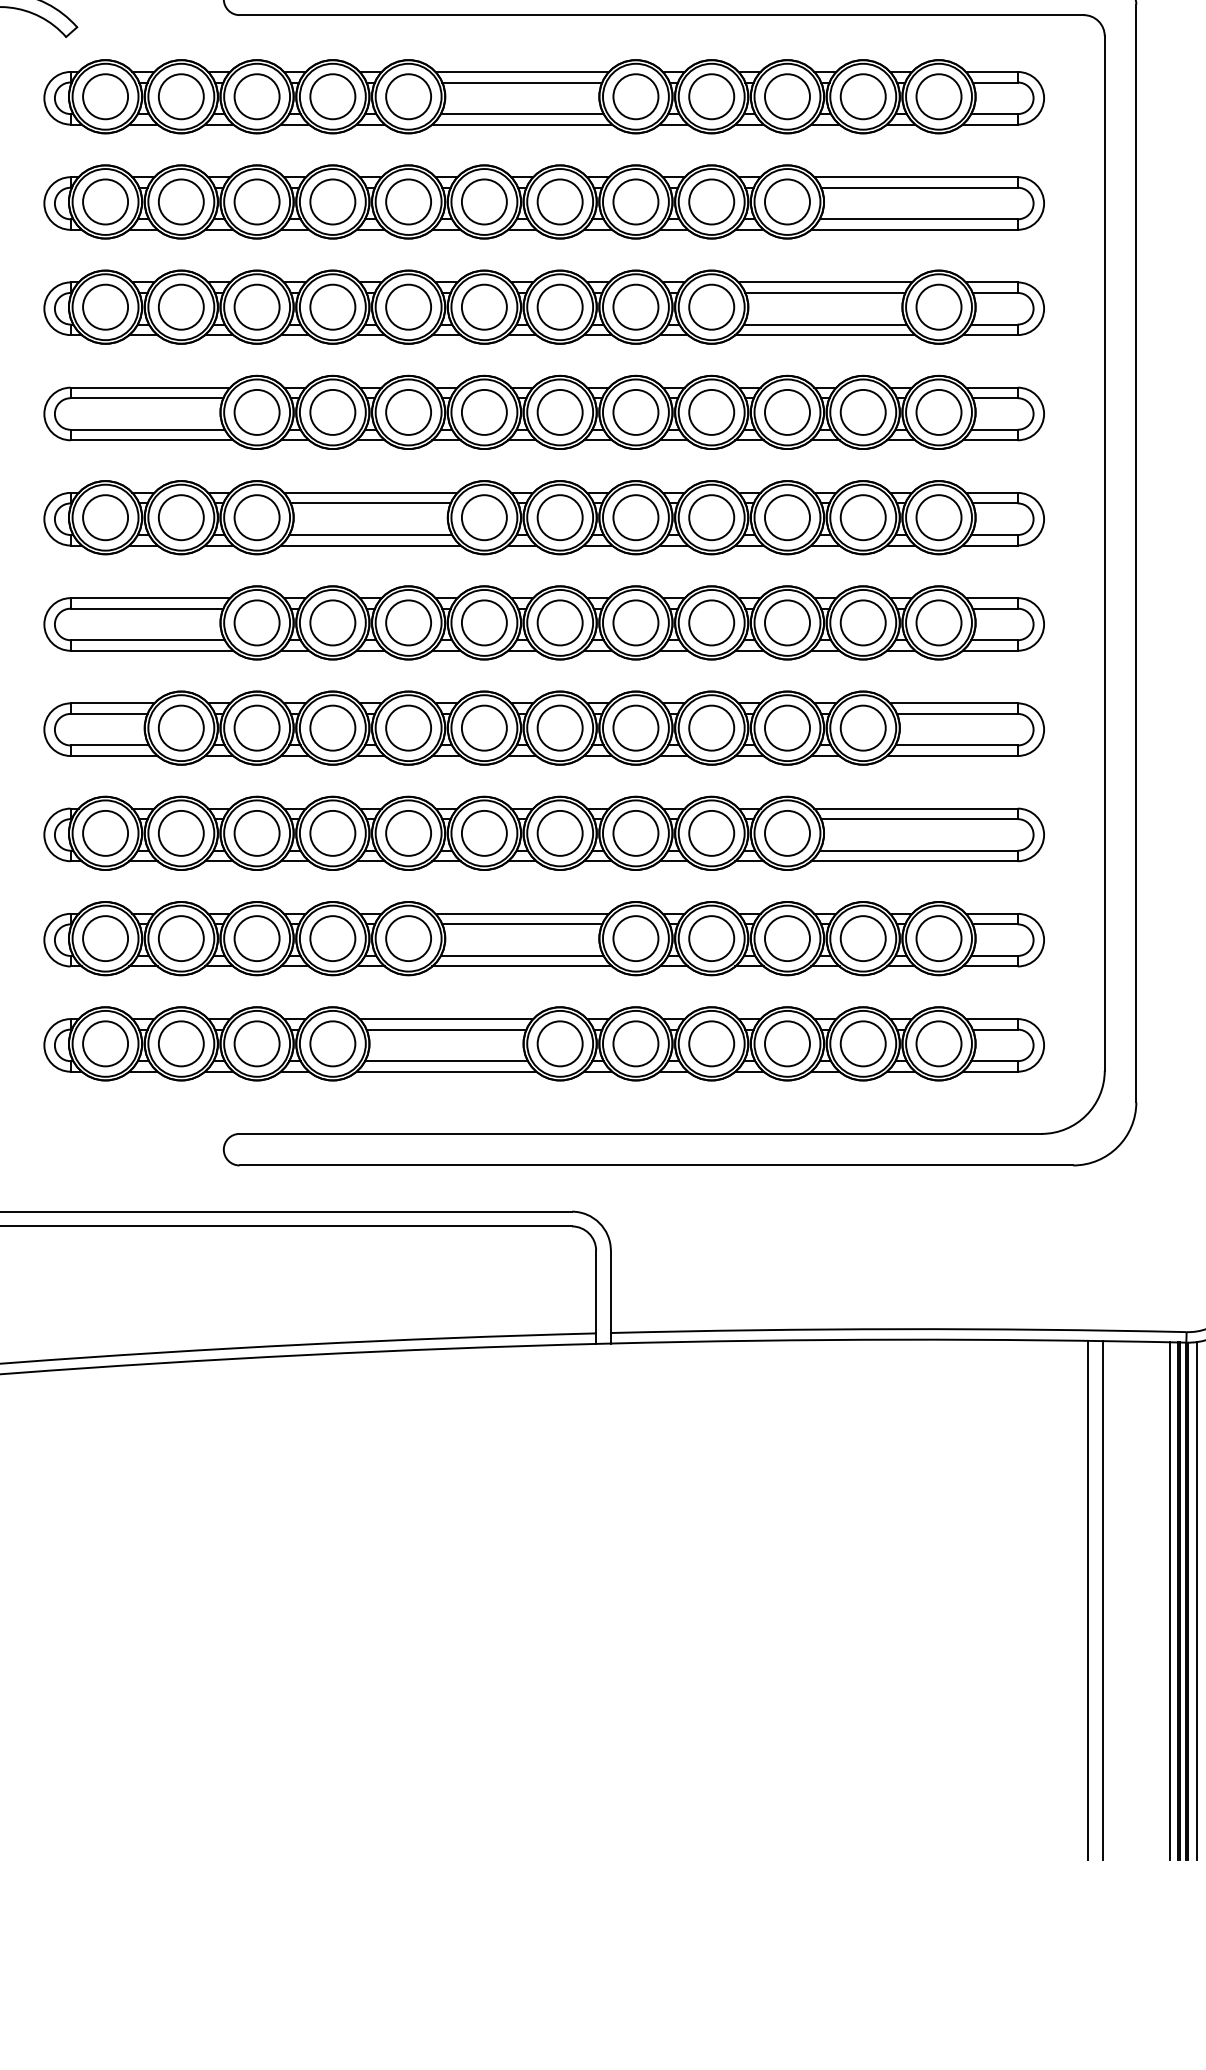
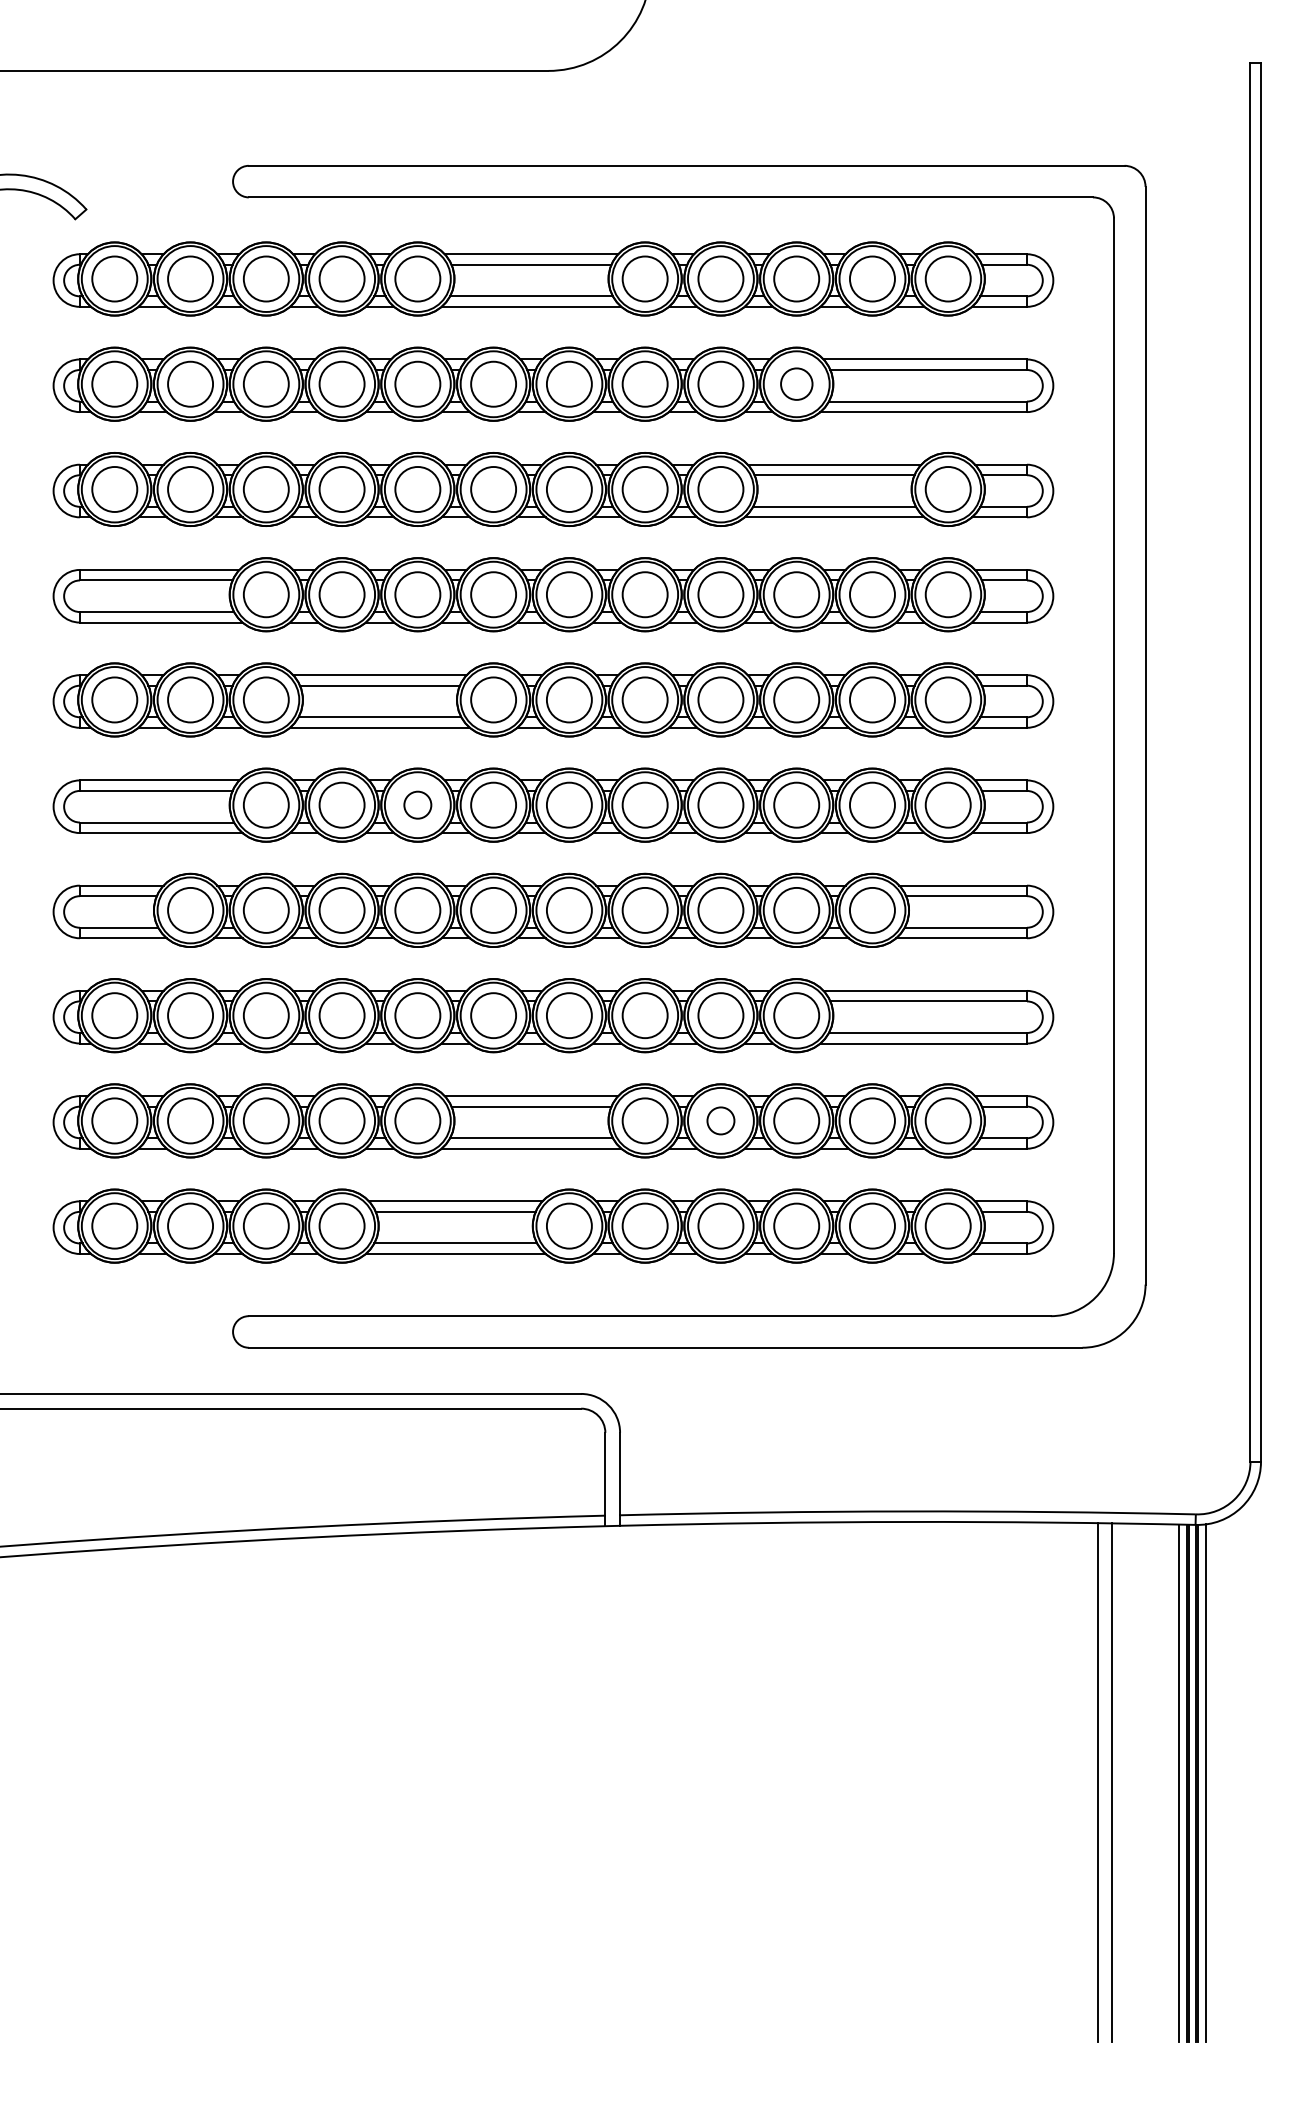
circle: (787, 201) -> (796, 383), size x0.7
circle: (408, 622) -> (417, 804), size x0.6
circle: (711, 938) -> (720, 1120), size x0.6

